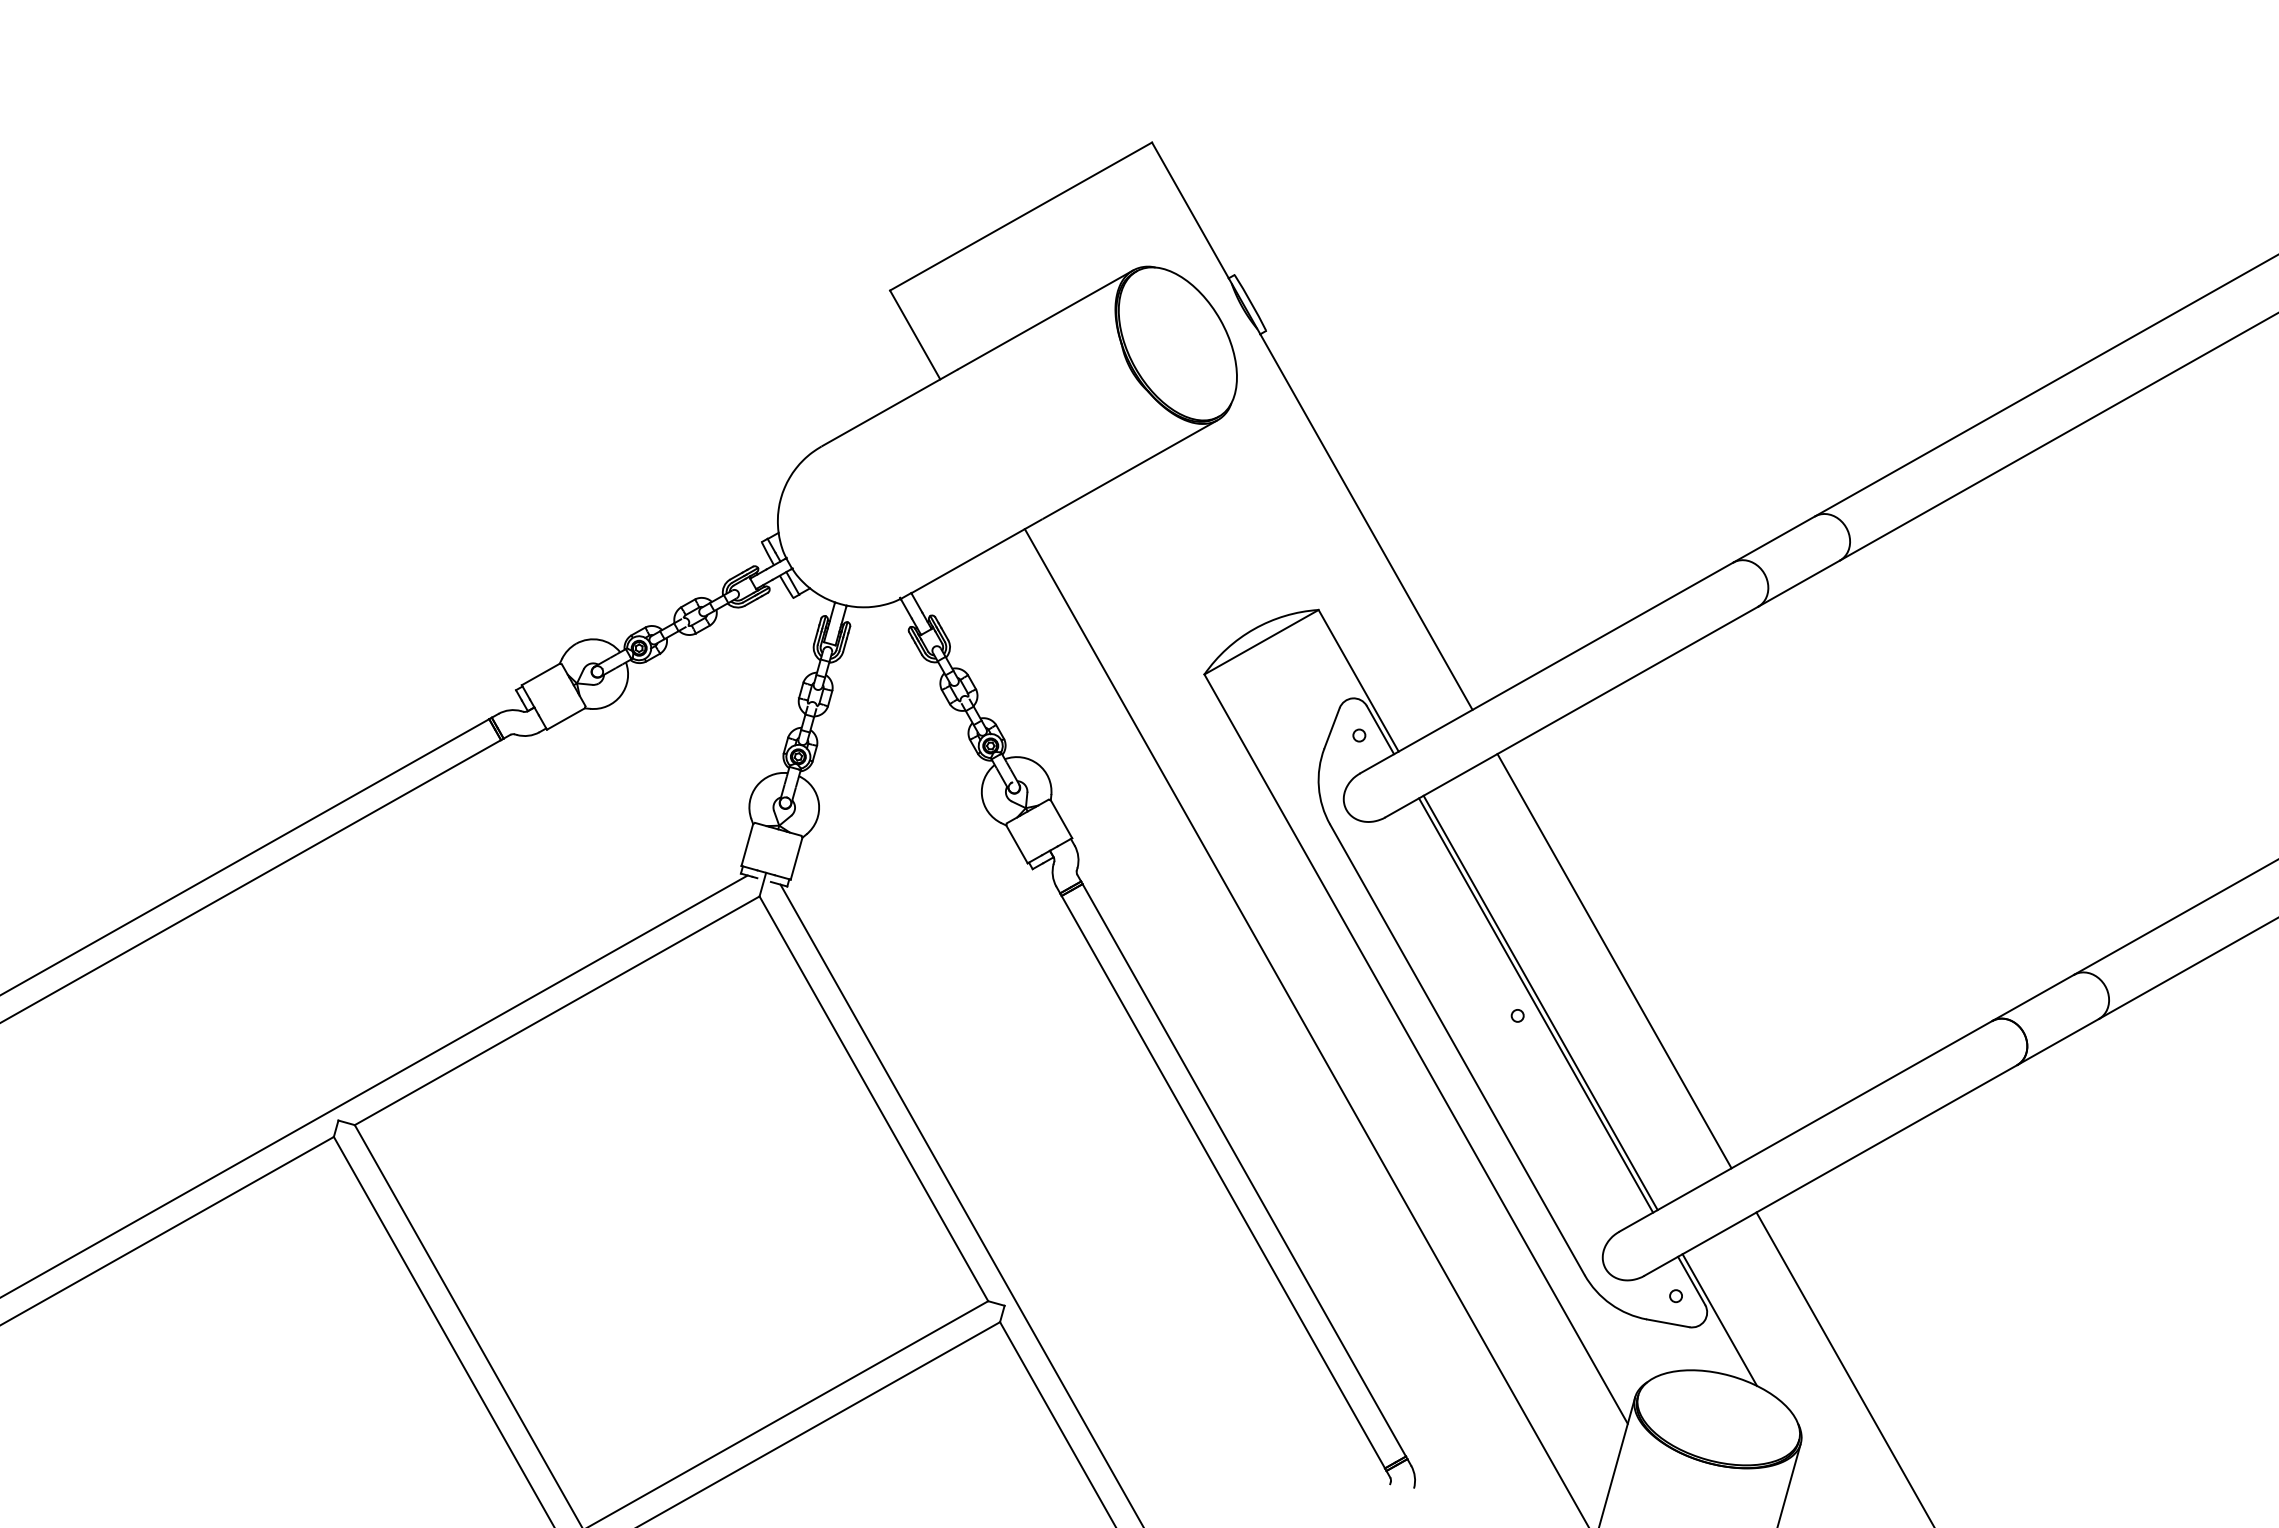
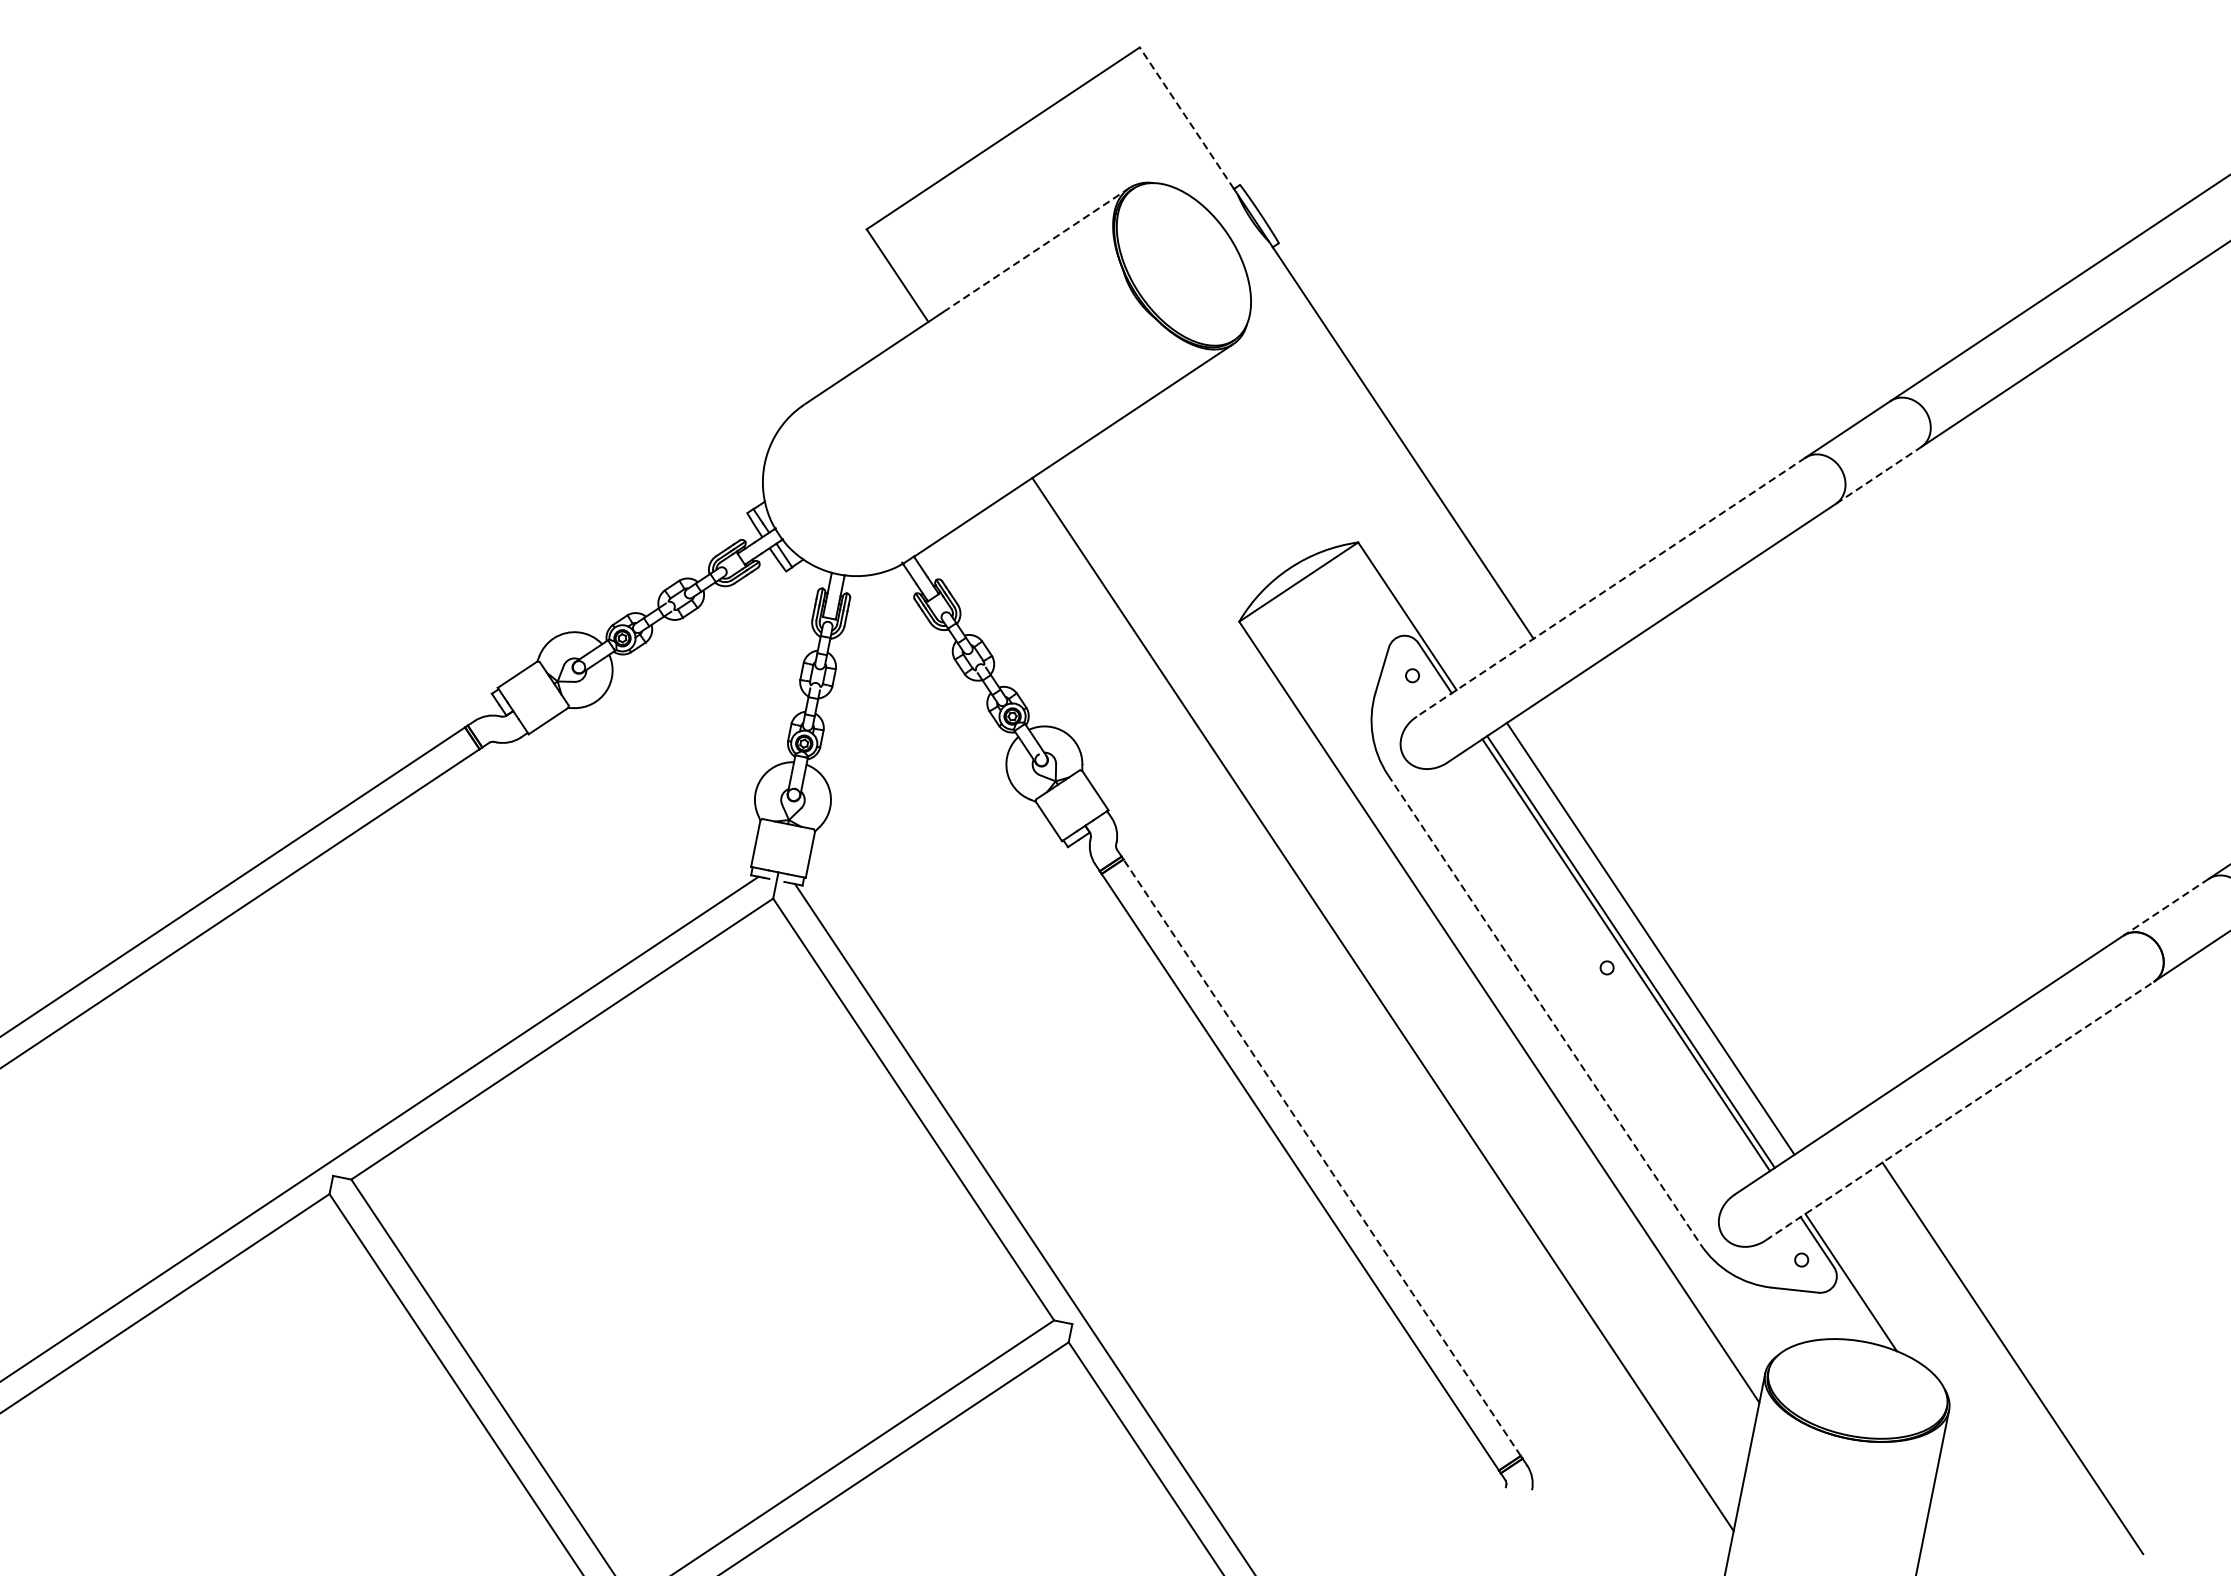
line: (1190, 210) -> (1187, 118), solid -> dashed
line: (1045, 319) -> (1038, 248), solid -> dashed
line: (1799, 583) -> (1878, 475), solid -> dashed
line: (1546, 668) -> (1610, 587), solid -> dashed
line: (1614, 961) -> (1650, 939), moved
line: (2033, 997) -> (2166, 906), solid -> dashed
line: (1457, 1049) -> (1544, 1009), solid -> dashed
line: (1244, 1170) -> (1322, 1157), solid -> dashed
line: (1831, 1170) -> (1960, 1110), solid -> dashed

